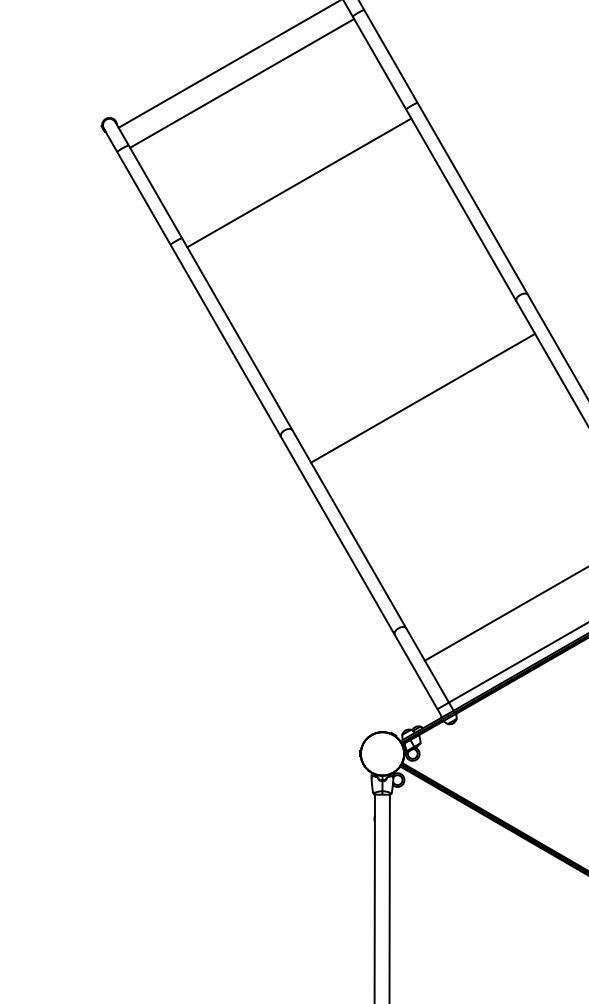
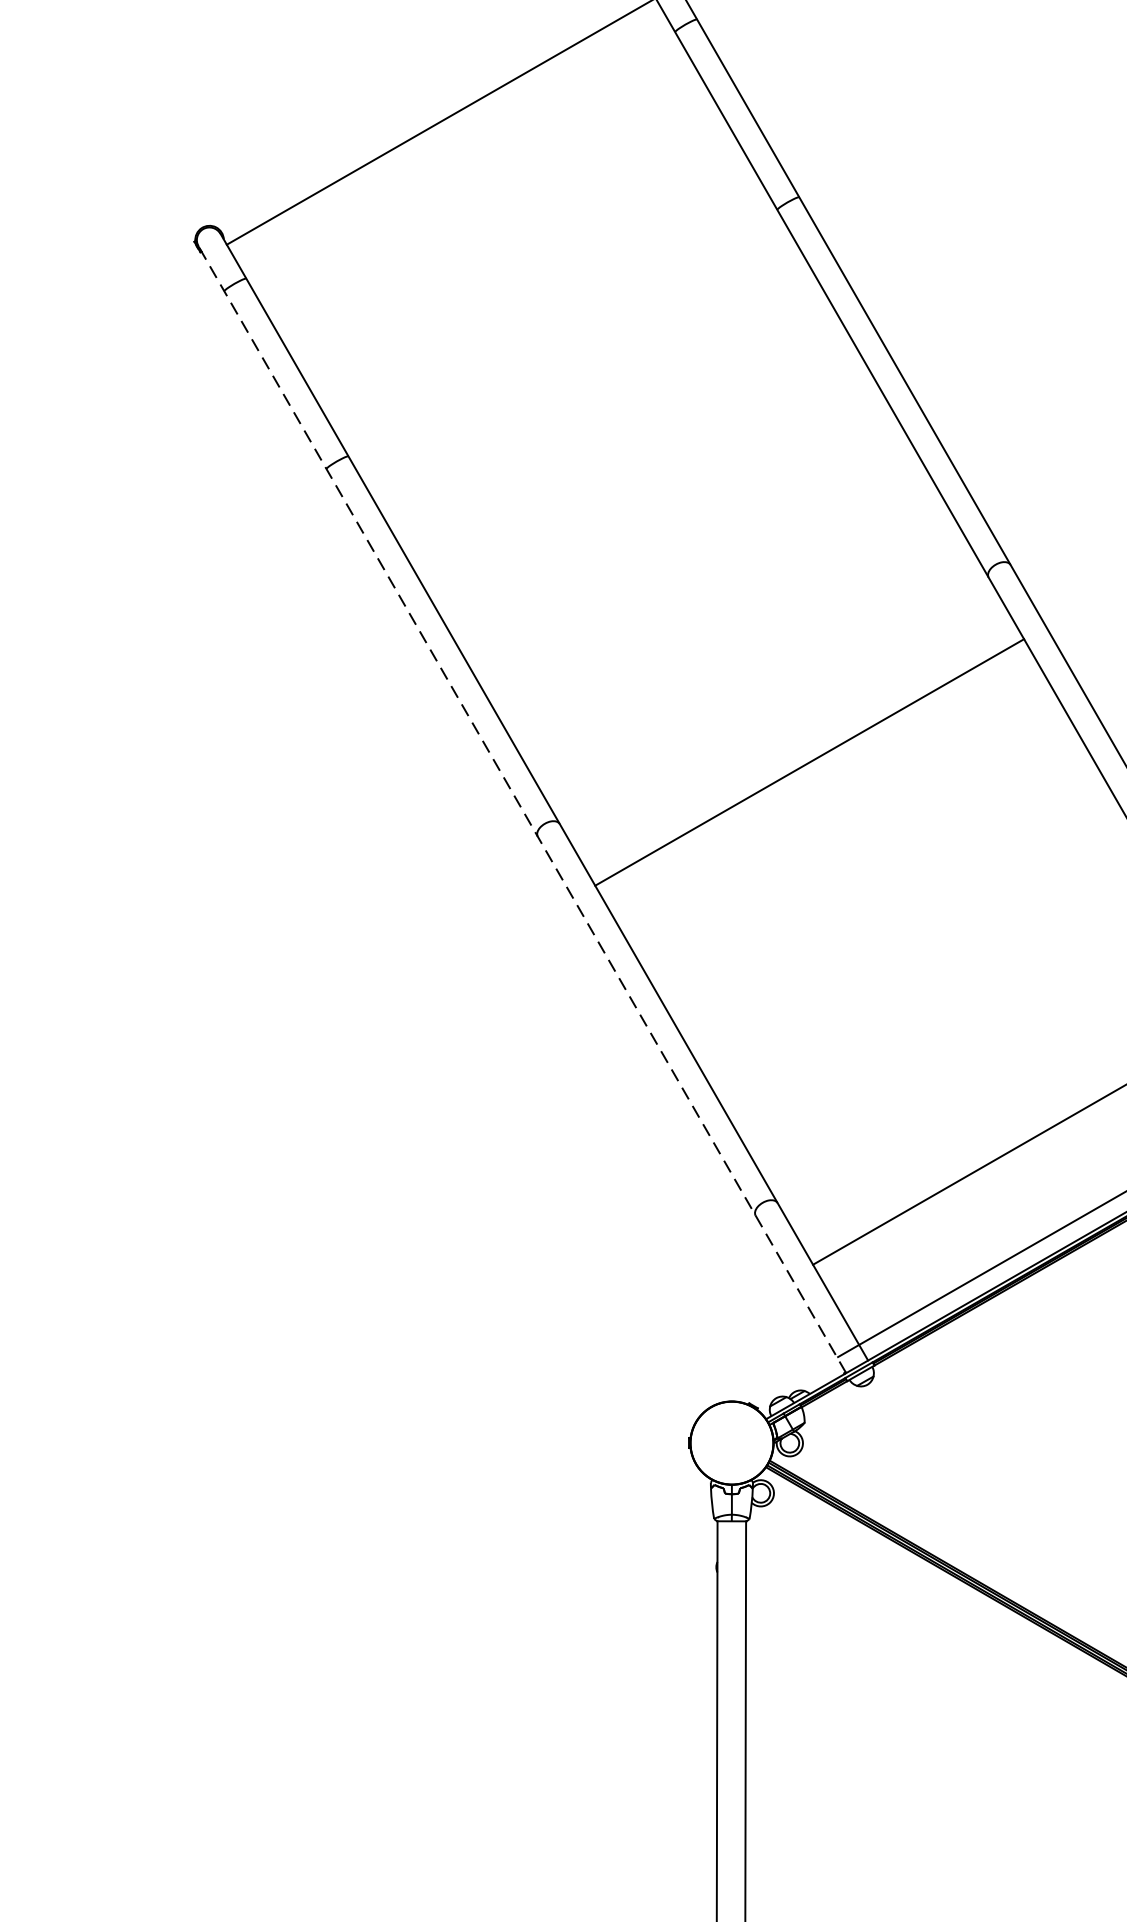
line: (242, 83) -> (463, 159), removed
line: (299, 182) -> (573, 349), removed
line: (272, 422) -> (521, 808), solid -> dashed

